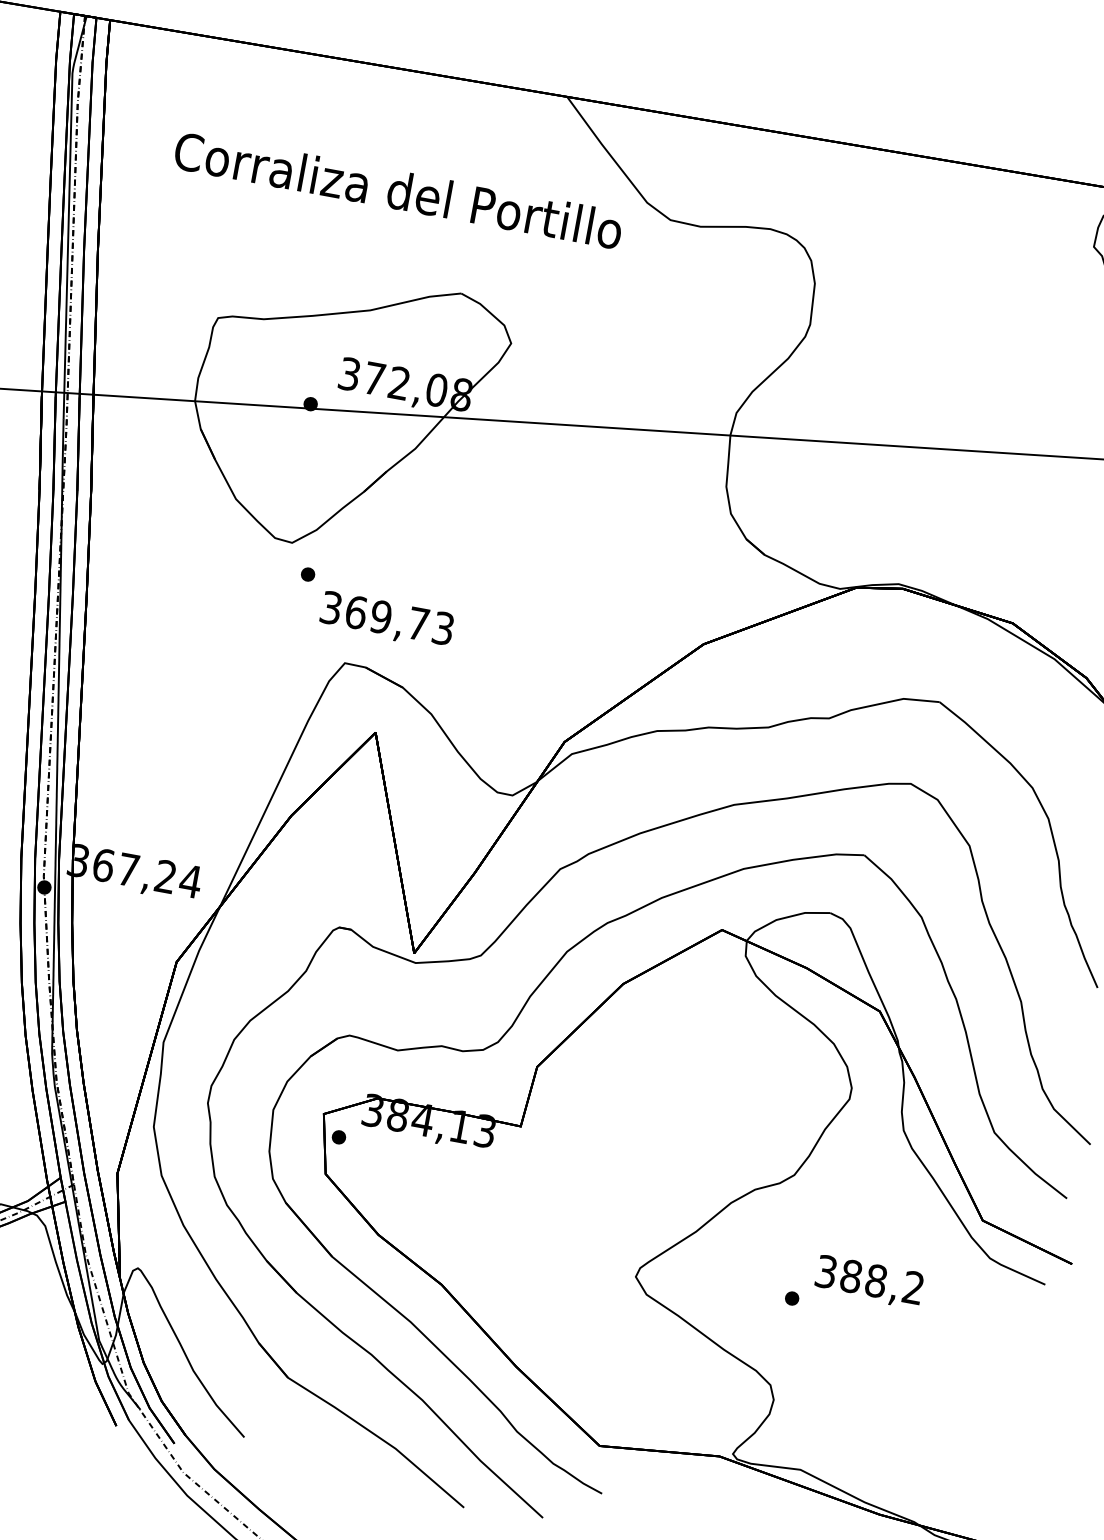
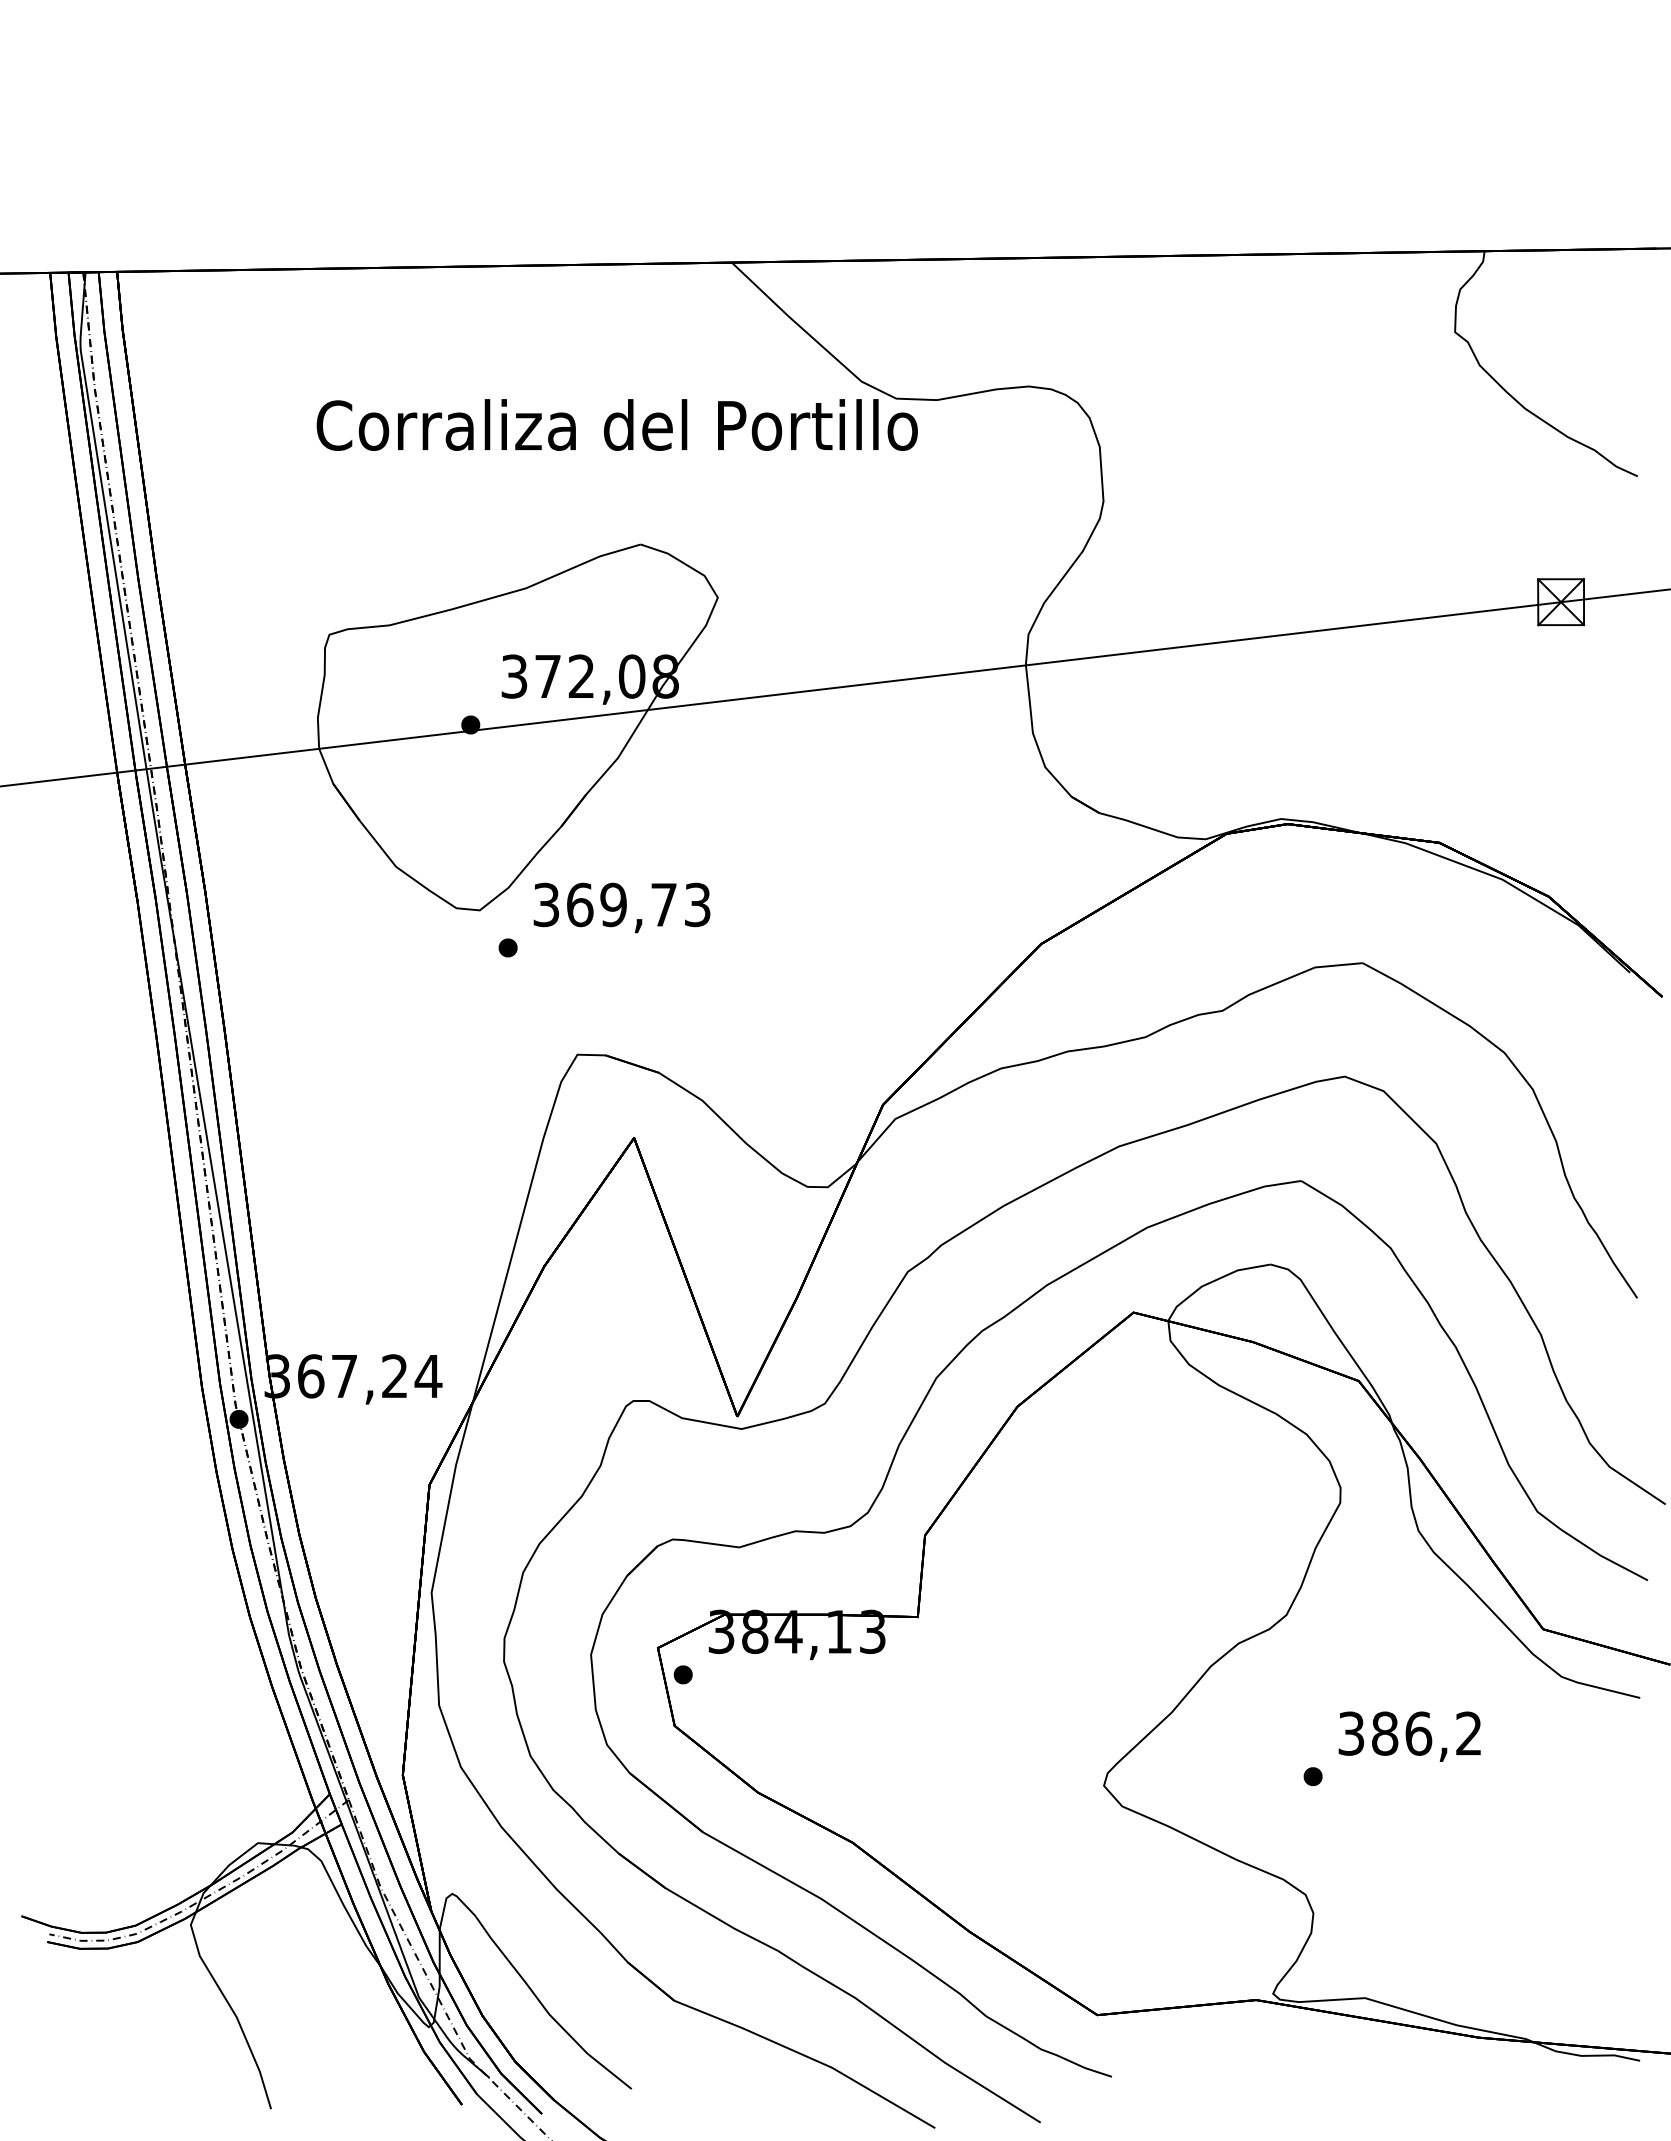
text: (398, 189) -> (616, 424), moved
text: (386, 620) -> (621, 907), moved
text: (876, 1280) -> (1418, 1733), 388,2 -> 386,2

